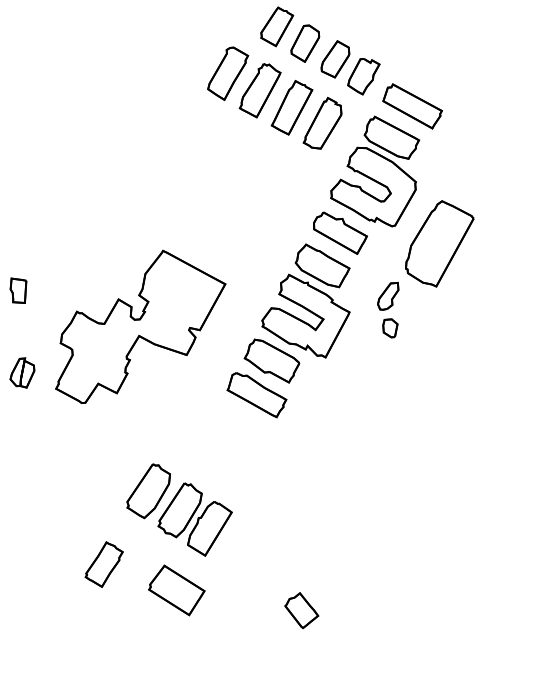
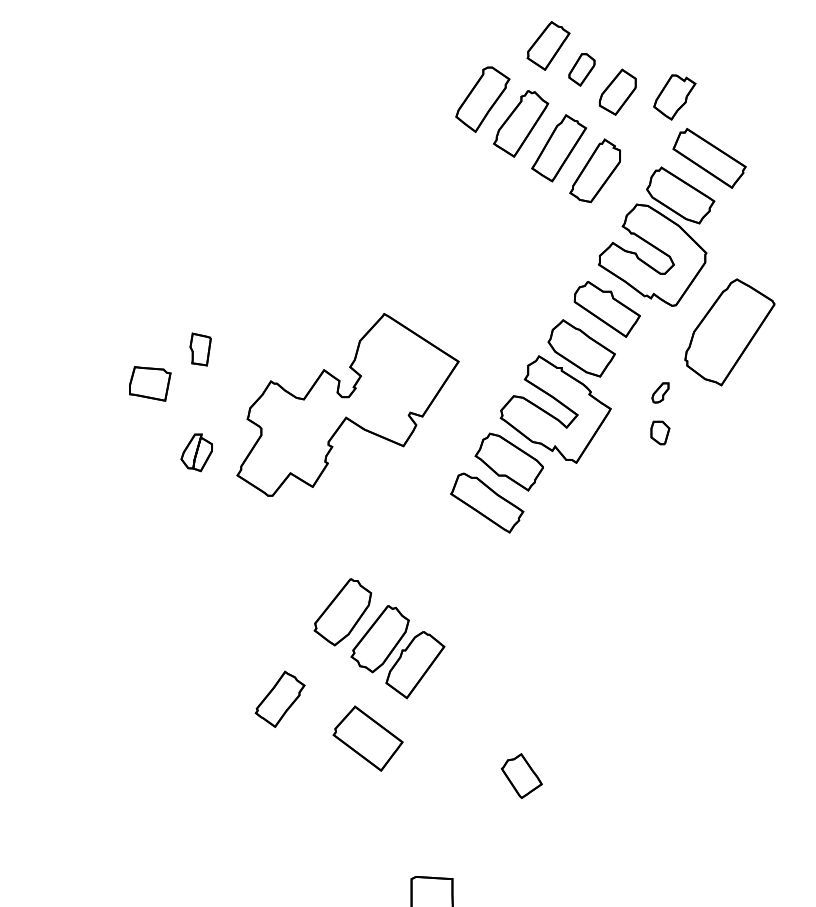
part: (304, 43) -> (581, 69), size x0.7
part: (363, 76) -> (674, 97), moved
part: (388, 296) -> (660, 392), size x0.6

